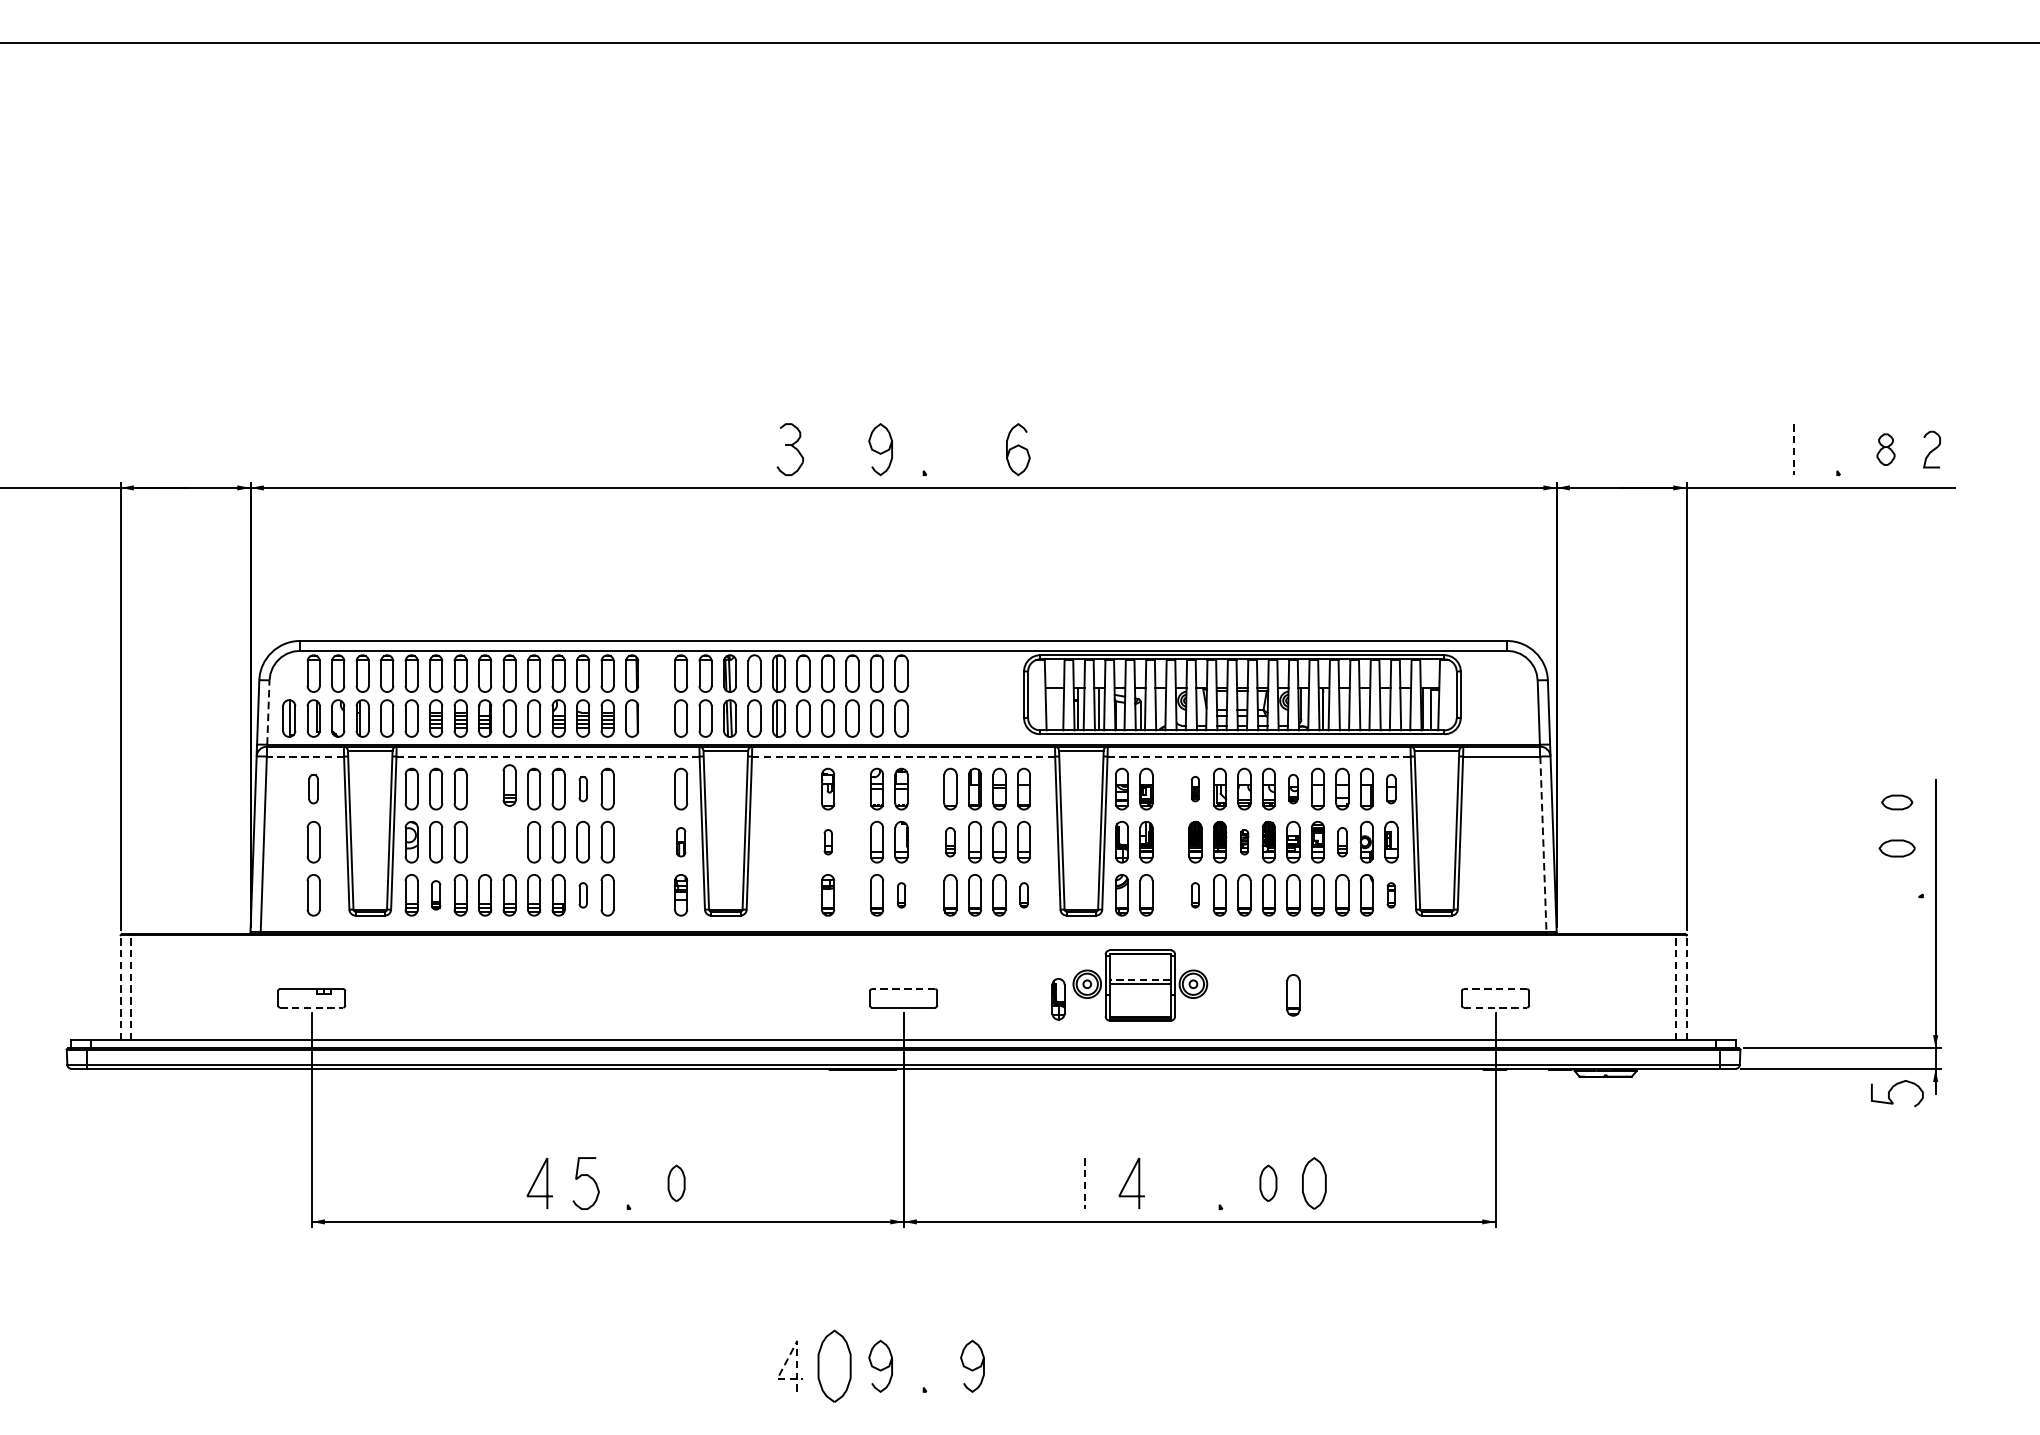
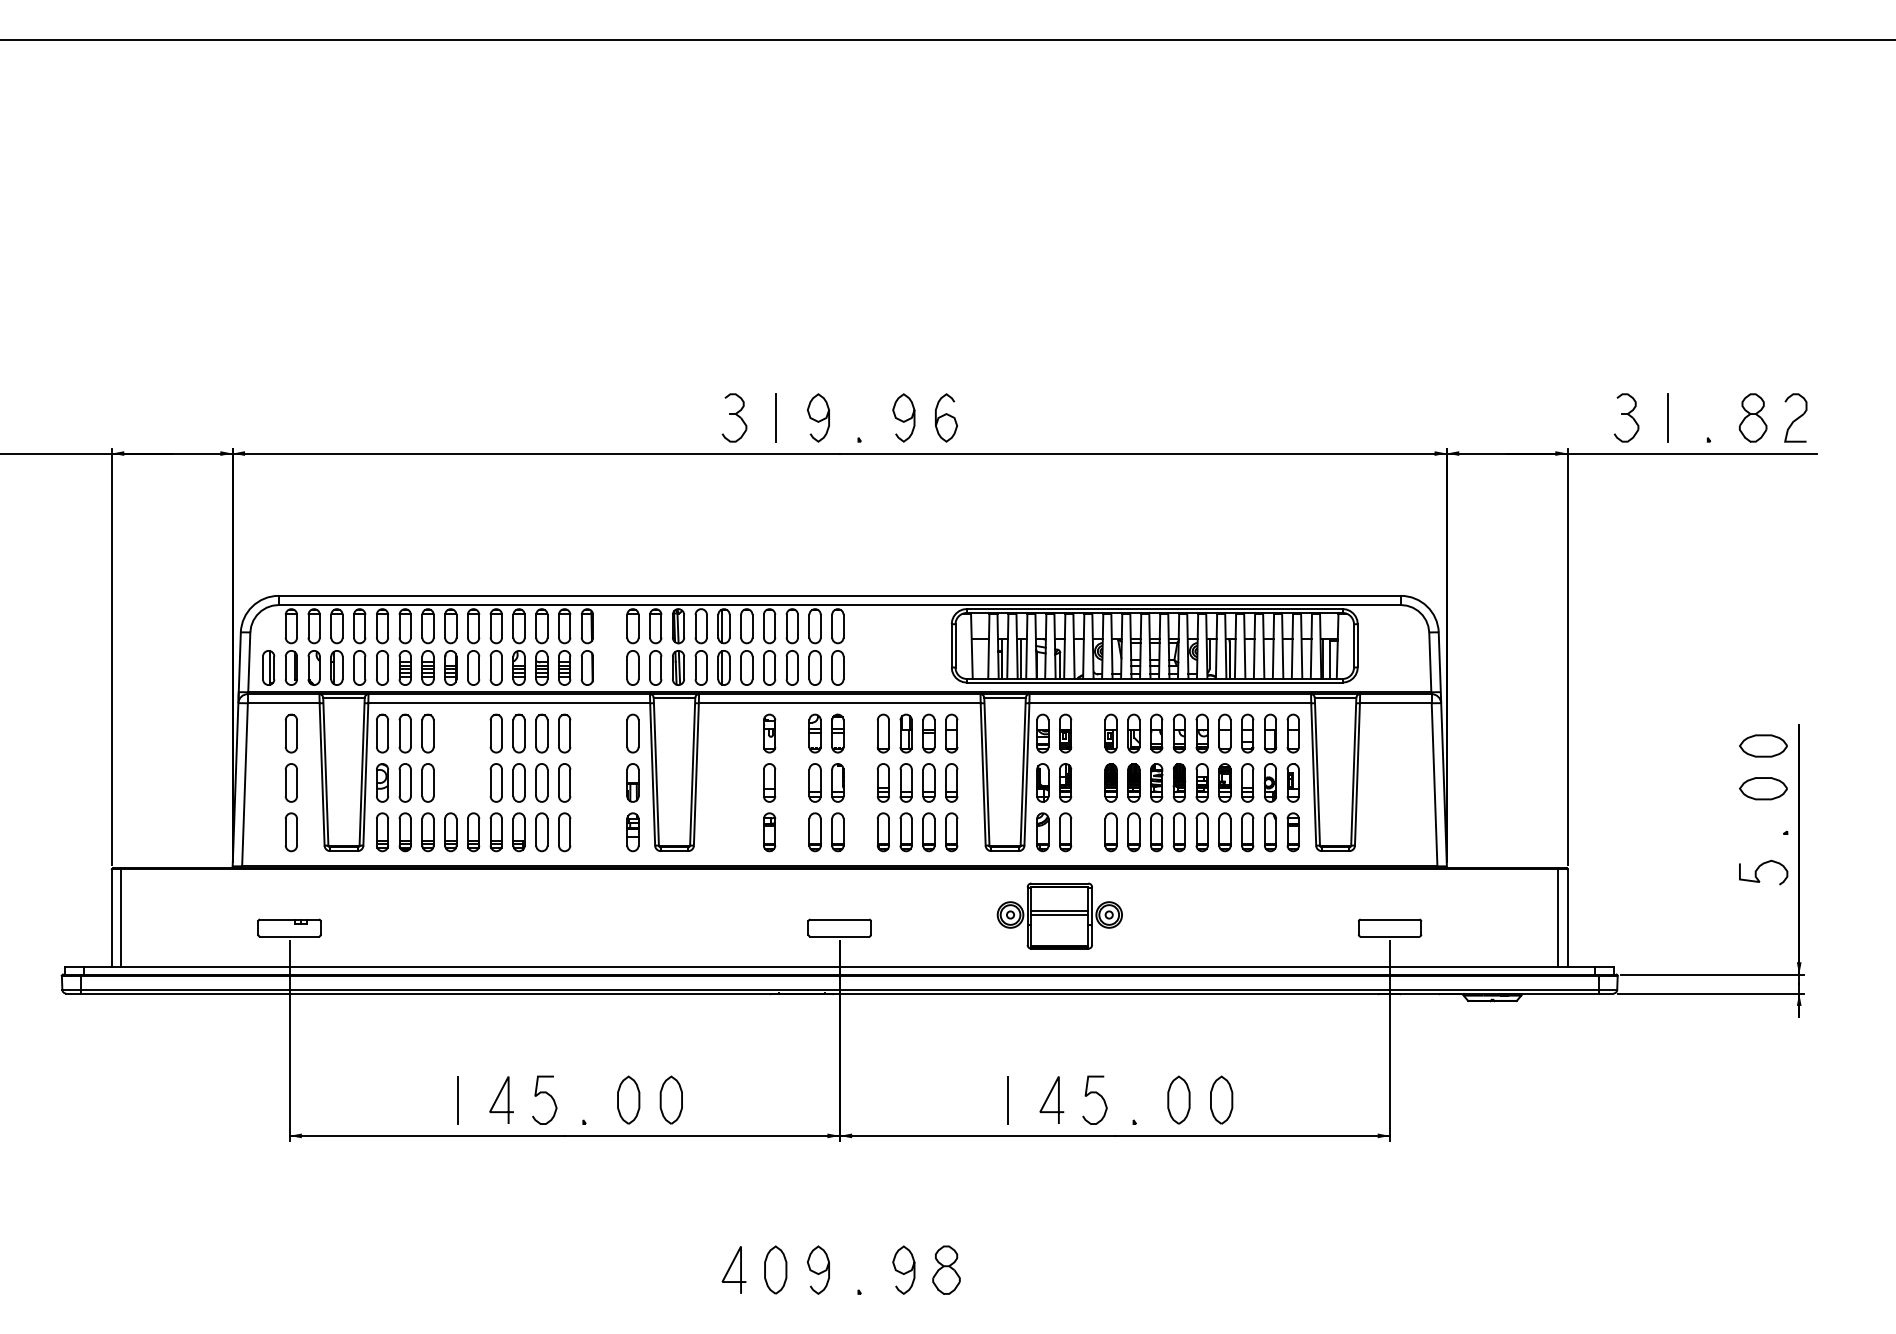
line: (834, 449) -> (775, 417), added
part: (1749, 449) -> (1626, 417), added
line: (1793, 449) -> (1667, 417), dashed -> solid
part: (1885, 449) -> (1752, 417), size x1.67
part: (1931, 449) -> (1795, 417), size x1.43
curve: (969, 451) -> (901, 419), added
line: (268, 712) -> (249, 662), dashed -> solid
line: (305, 756) -> (283, 703), dashed -> solid
line: (548, 756) -> (509, 703), dashed -> solid
line: (903, 756) -> (839, 703), dashed -> solid
line: (1259, 756) -> (1170, 703), dashed -> solid
part: (509, 785) -> (473, 730), removed
part: (312, 789) -> (290, 733), size x1.43
part: (582, 789) -> (541, 733), size x1.67
part: (1194, 789) -> (1110, 733), size x1.67
part: (1292, 789) -> (1201, 733), size x1.43
part: (1390, 789) -> (1292, 733), size x1.43
part: (1897, 801) -> (1763, 745), size x1.67
part: (680, 841) -> (632, 782), size x1.43
part: (827, 841) -> (769, 782), size x1.67
part: (949, 841) -> (882, 782), size x1.43
part: (1244, 841) -> (1156, 782), size x1.67
part: (1342, 841) -> (1247, 782), size x1.43
line: (1543, 843) -> (1434, 784), dashed -> solid
part: (1897, 848) -> (1763, 788), size x1.43
part: (435, 895) -> (404, 832), size x1.43
part: (582, 895) -> (541, 832), size x1.67
part: (901, 895) -> (837, 832), size x1.67
part: (1023, 895) -> (951, 832), size x1.67
part: (1194, 895) -> (1110, 832), size x1.67
part: (1390, 895) -> (1292, 832), size x1.67
line: (1139, 979) -> (1059, 910), dashed -> solid
line: (130, 986) -> (121, 917), dashed -> solid
line: (1676, 986) -> (1558, 917), dashed -> solid
line: (120, 988) -> (111, 918), dashed -> solid
line: (1686, 988) -> (1567, 918), dashed -> solid
line: (903, 989) -> (839, 919), dashed -> solid
line: (1494, 989) -> (1389, 919), dashed -> solid
part: (1292, 995) -> (1201, 925), removed
part: (1058, 998) -> (983, 928), removed
line: (312, 1007) -> (290, 936), dashed -> solid
line: (1495, 1007) -> (1390, 936), dashed -> solid
curve: (1892, 1089) -> (1759, 868), moved
curve: (1181, 1178) -> (1098, 1095), added
part: (676, 1182) -> (628, 1099), size x1.43
part: (721, 1182) -> (670, 1099), added
part: (1267, 1182) -> (1178, 1099), size x1.43
line: (492, 1183) -> (457, 1100), added
line: (1085, 1183) -> (1008, 1100), dashed -> solid
line: (792, 1349) -> (736, 1254), dashed -> solid
part: (834, 1365) -> (775, 1269), size x0.71
part: (1018, 1365) -> (946, 1269), added

